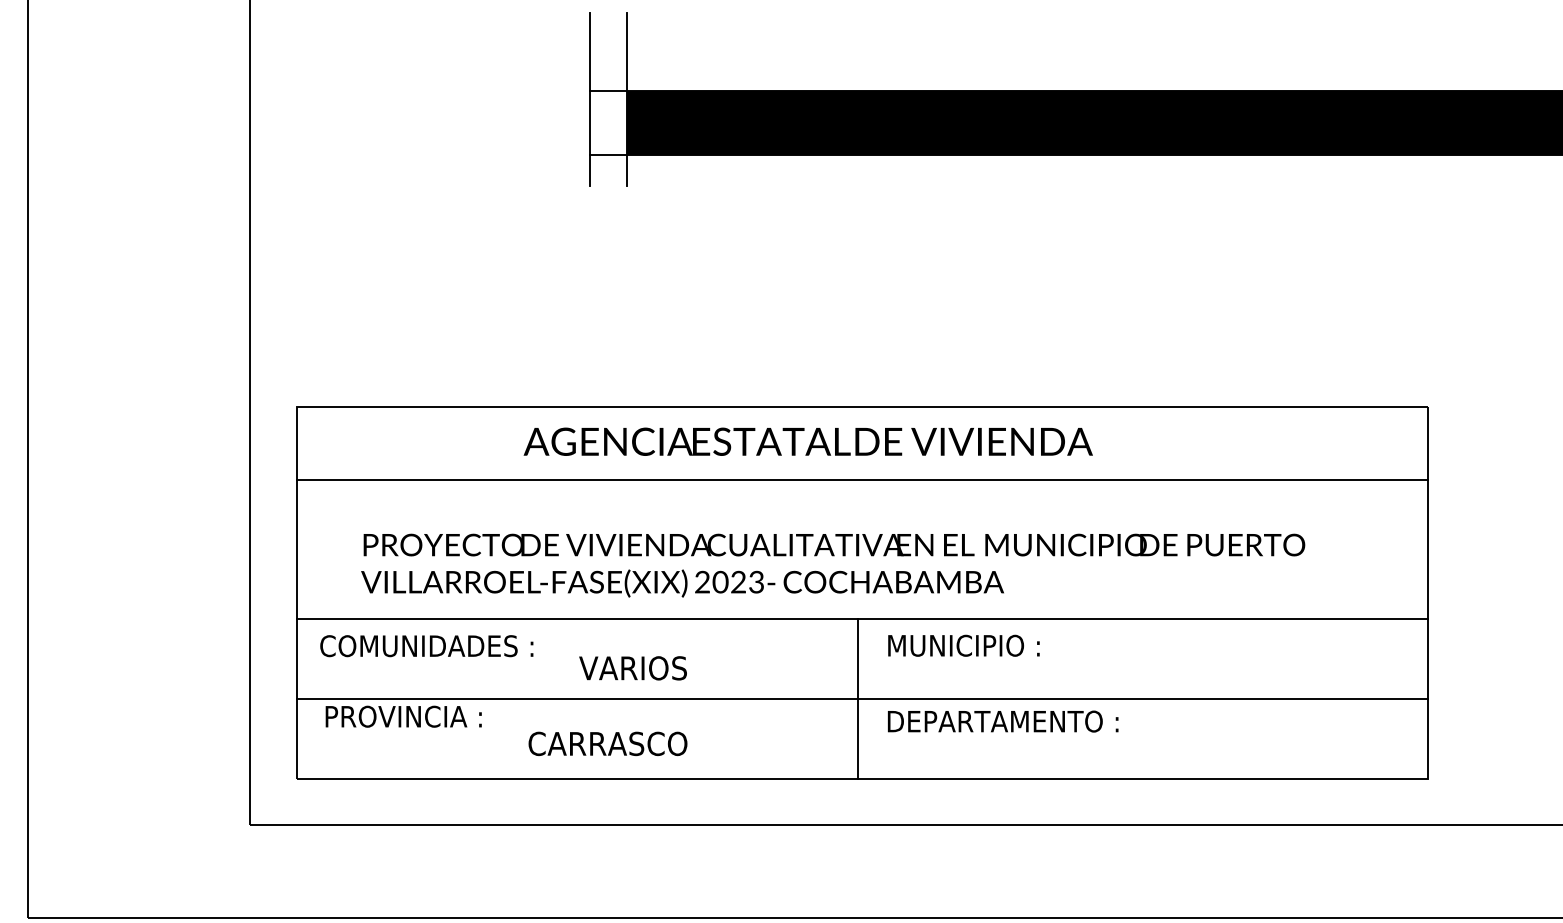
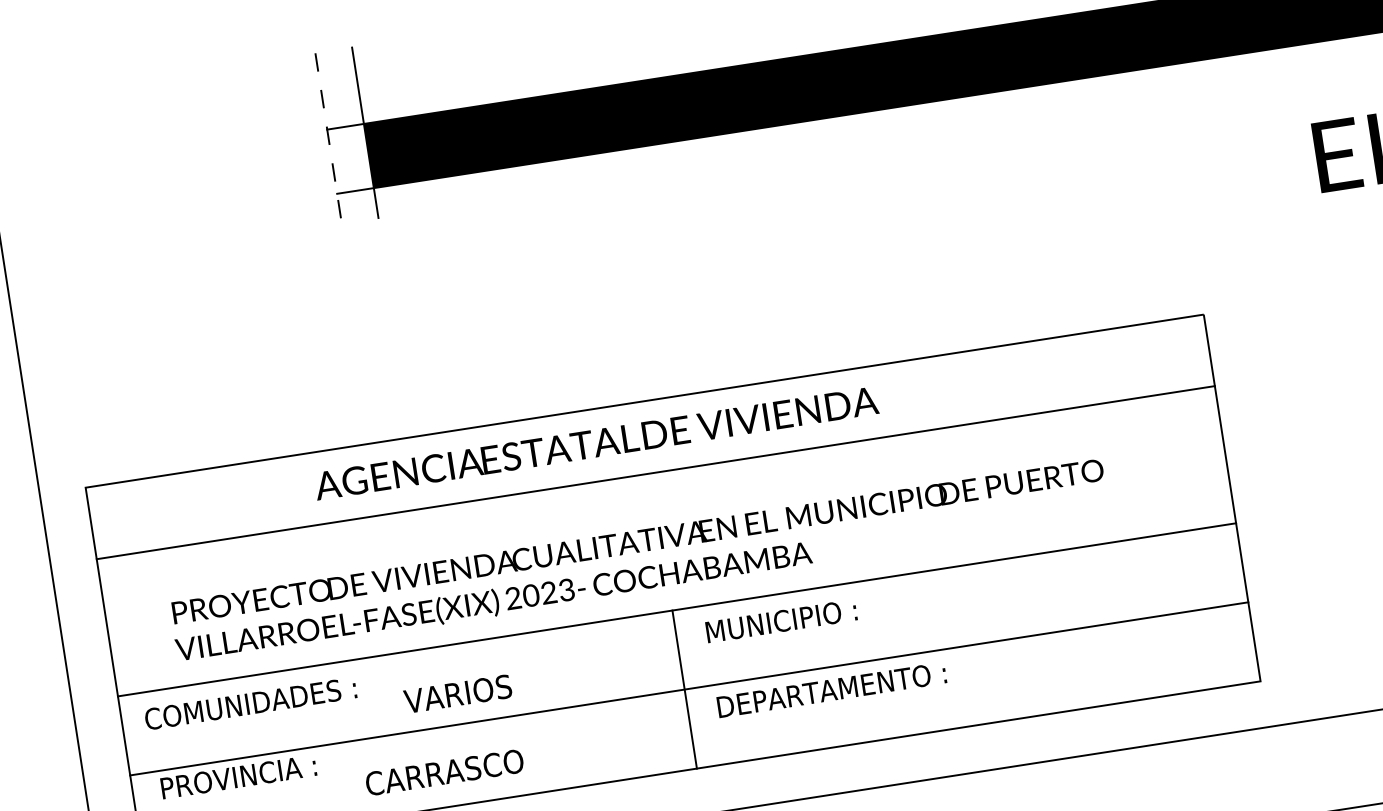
line: (590, 99) -> (328, 138), solid -> dashed

